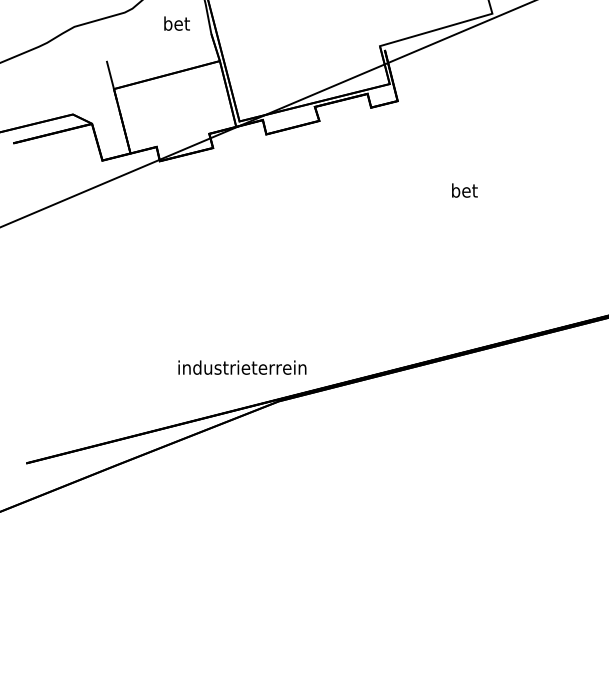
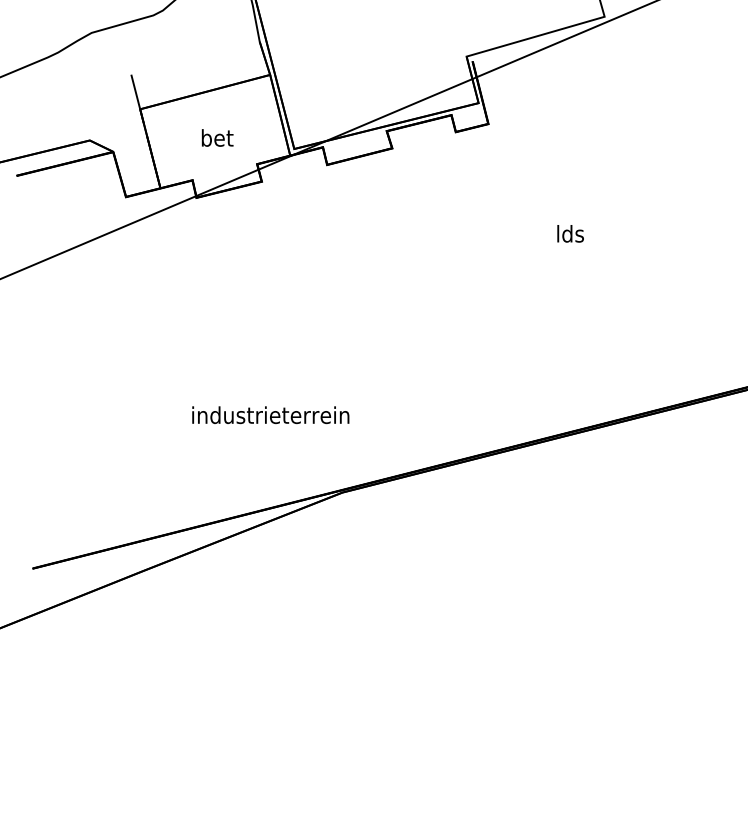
text: (176, 23) -> (217, 137), moved
text: (464, 190) -> (570, 233), bet -> lds
text: (242, 367) -> (270, 415), moved

